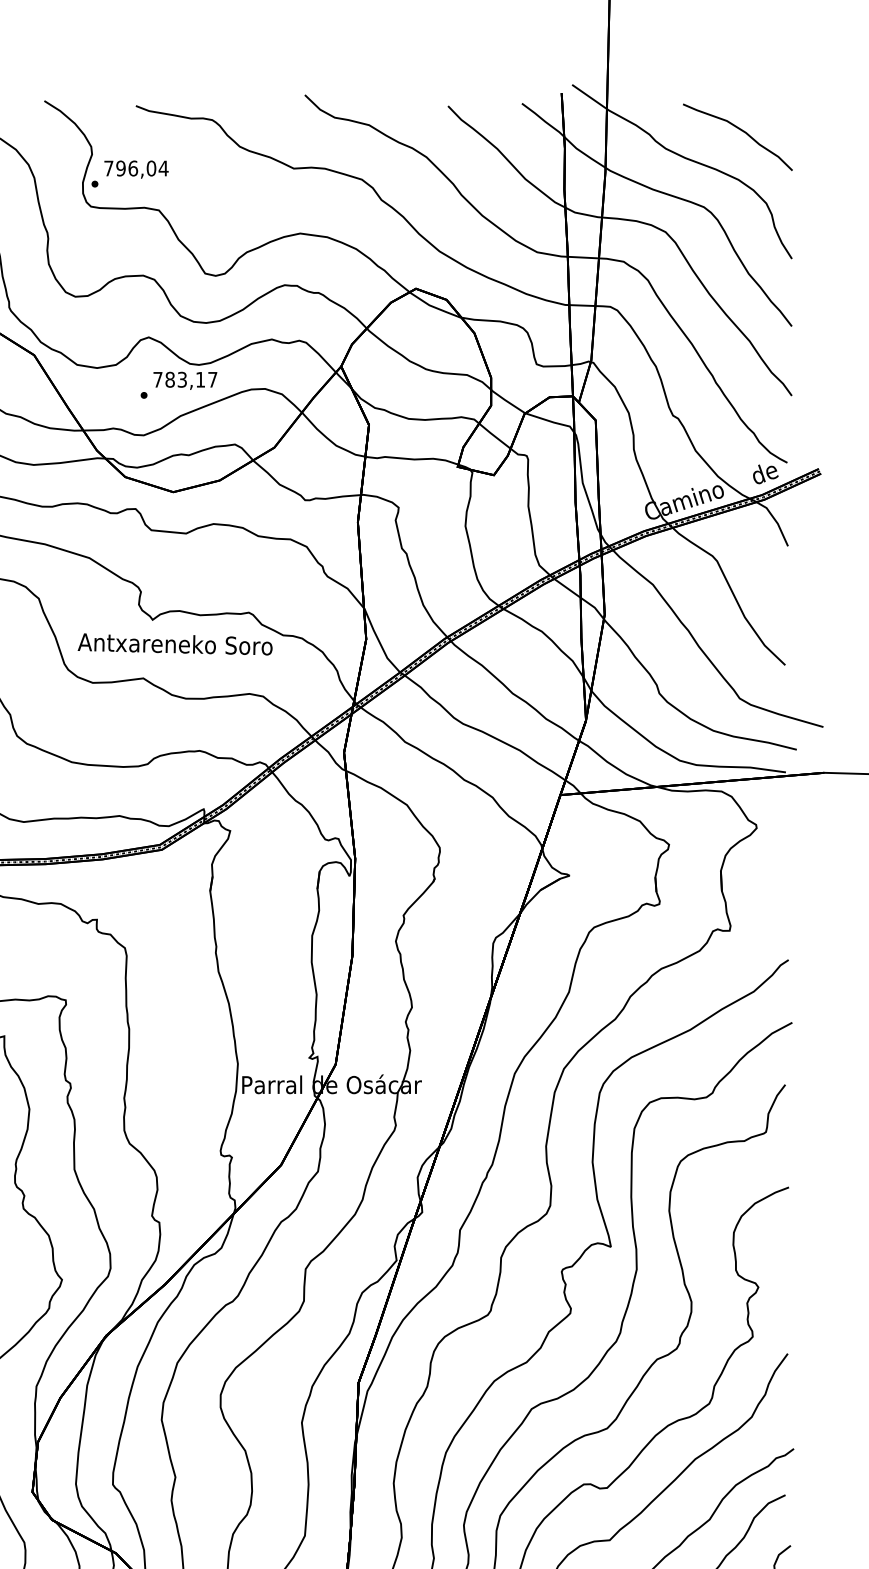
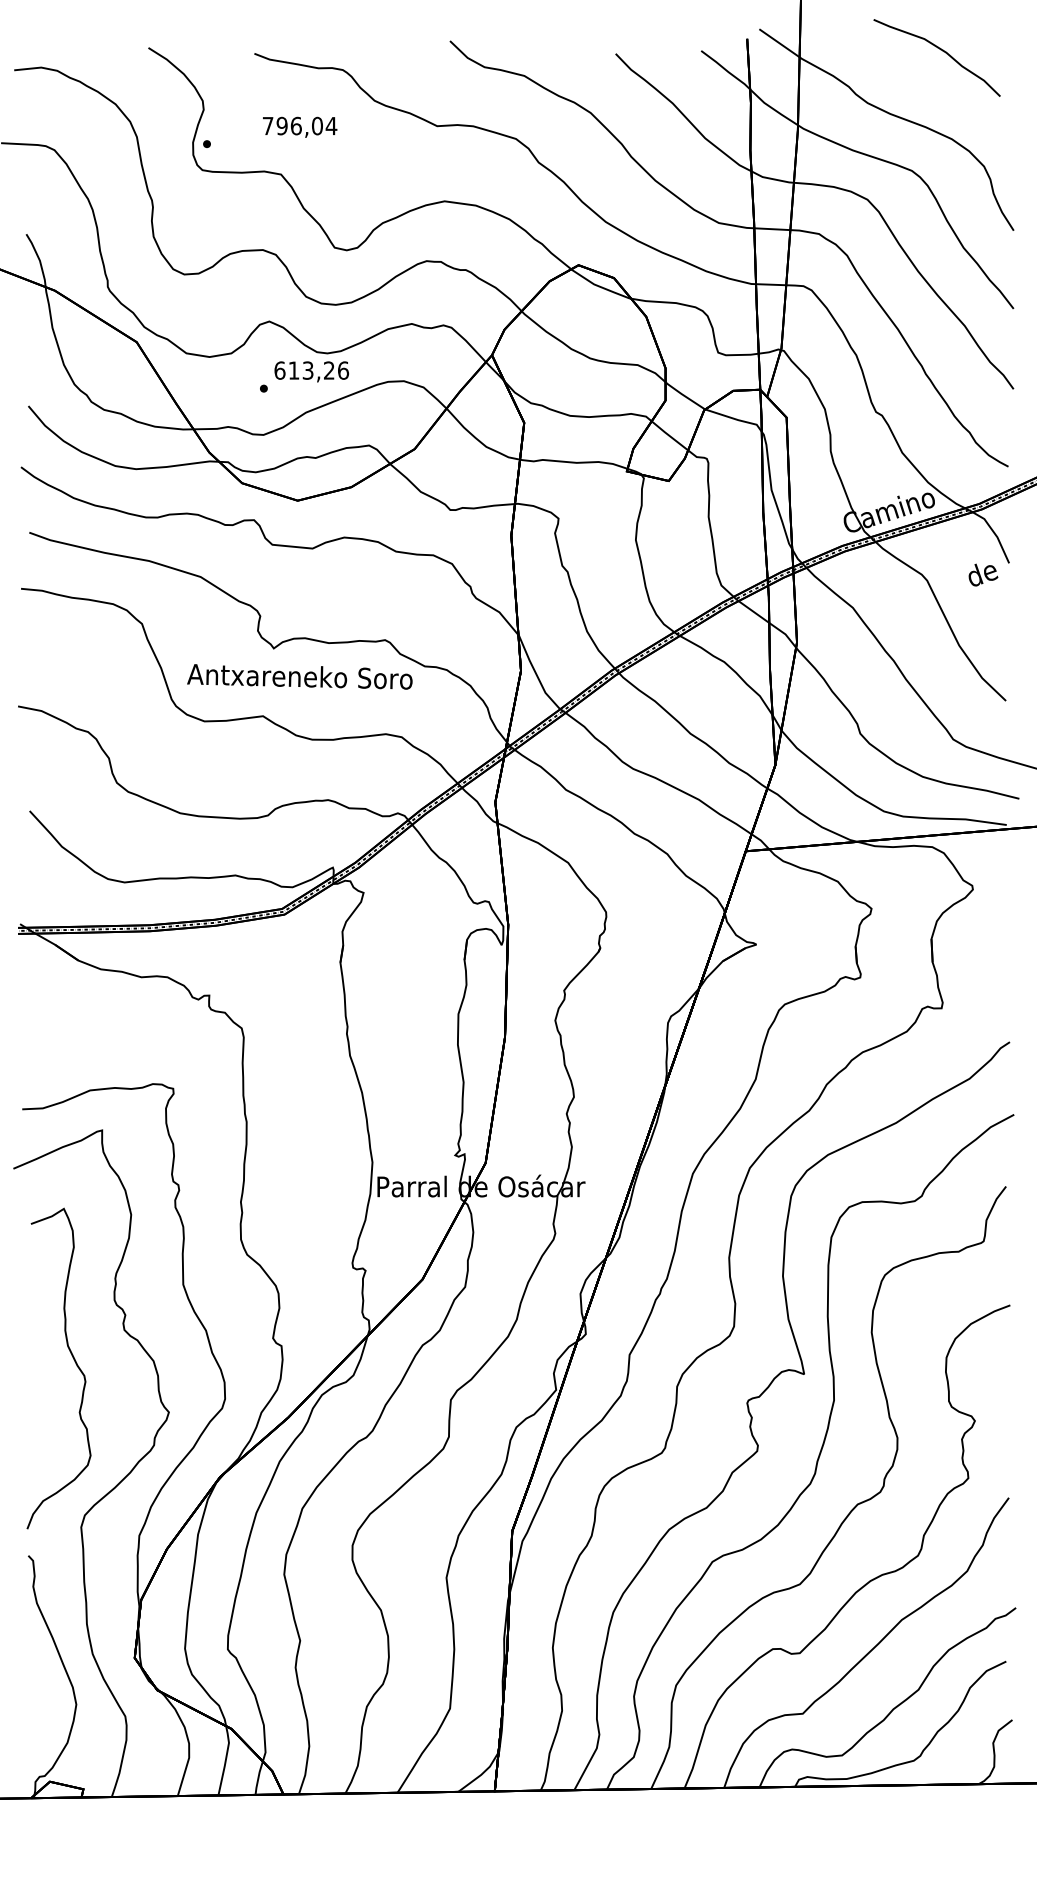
curve: (740, 130) -> (940, 50), moved
text: (136, 168) -> (300, 126), moved
text: (185, 379) -> (311, 370), 783,17 -> 613,26
text: (765, 473) -> (983, 574), moved

